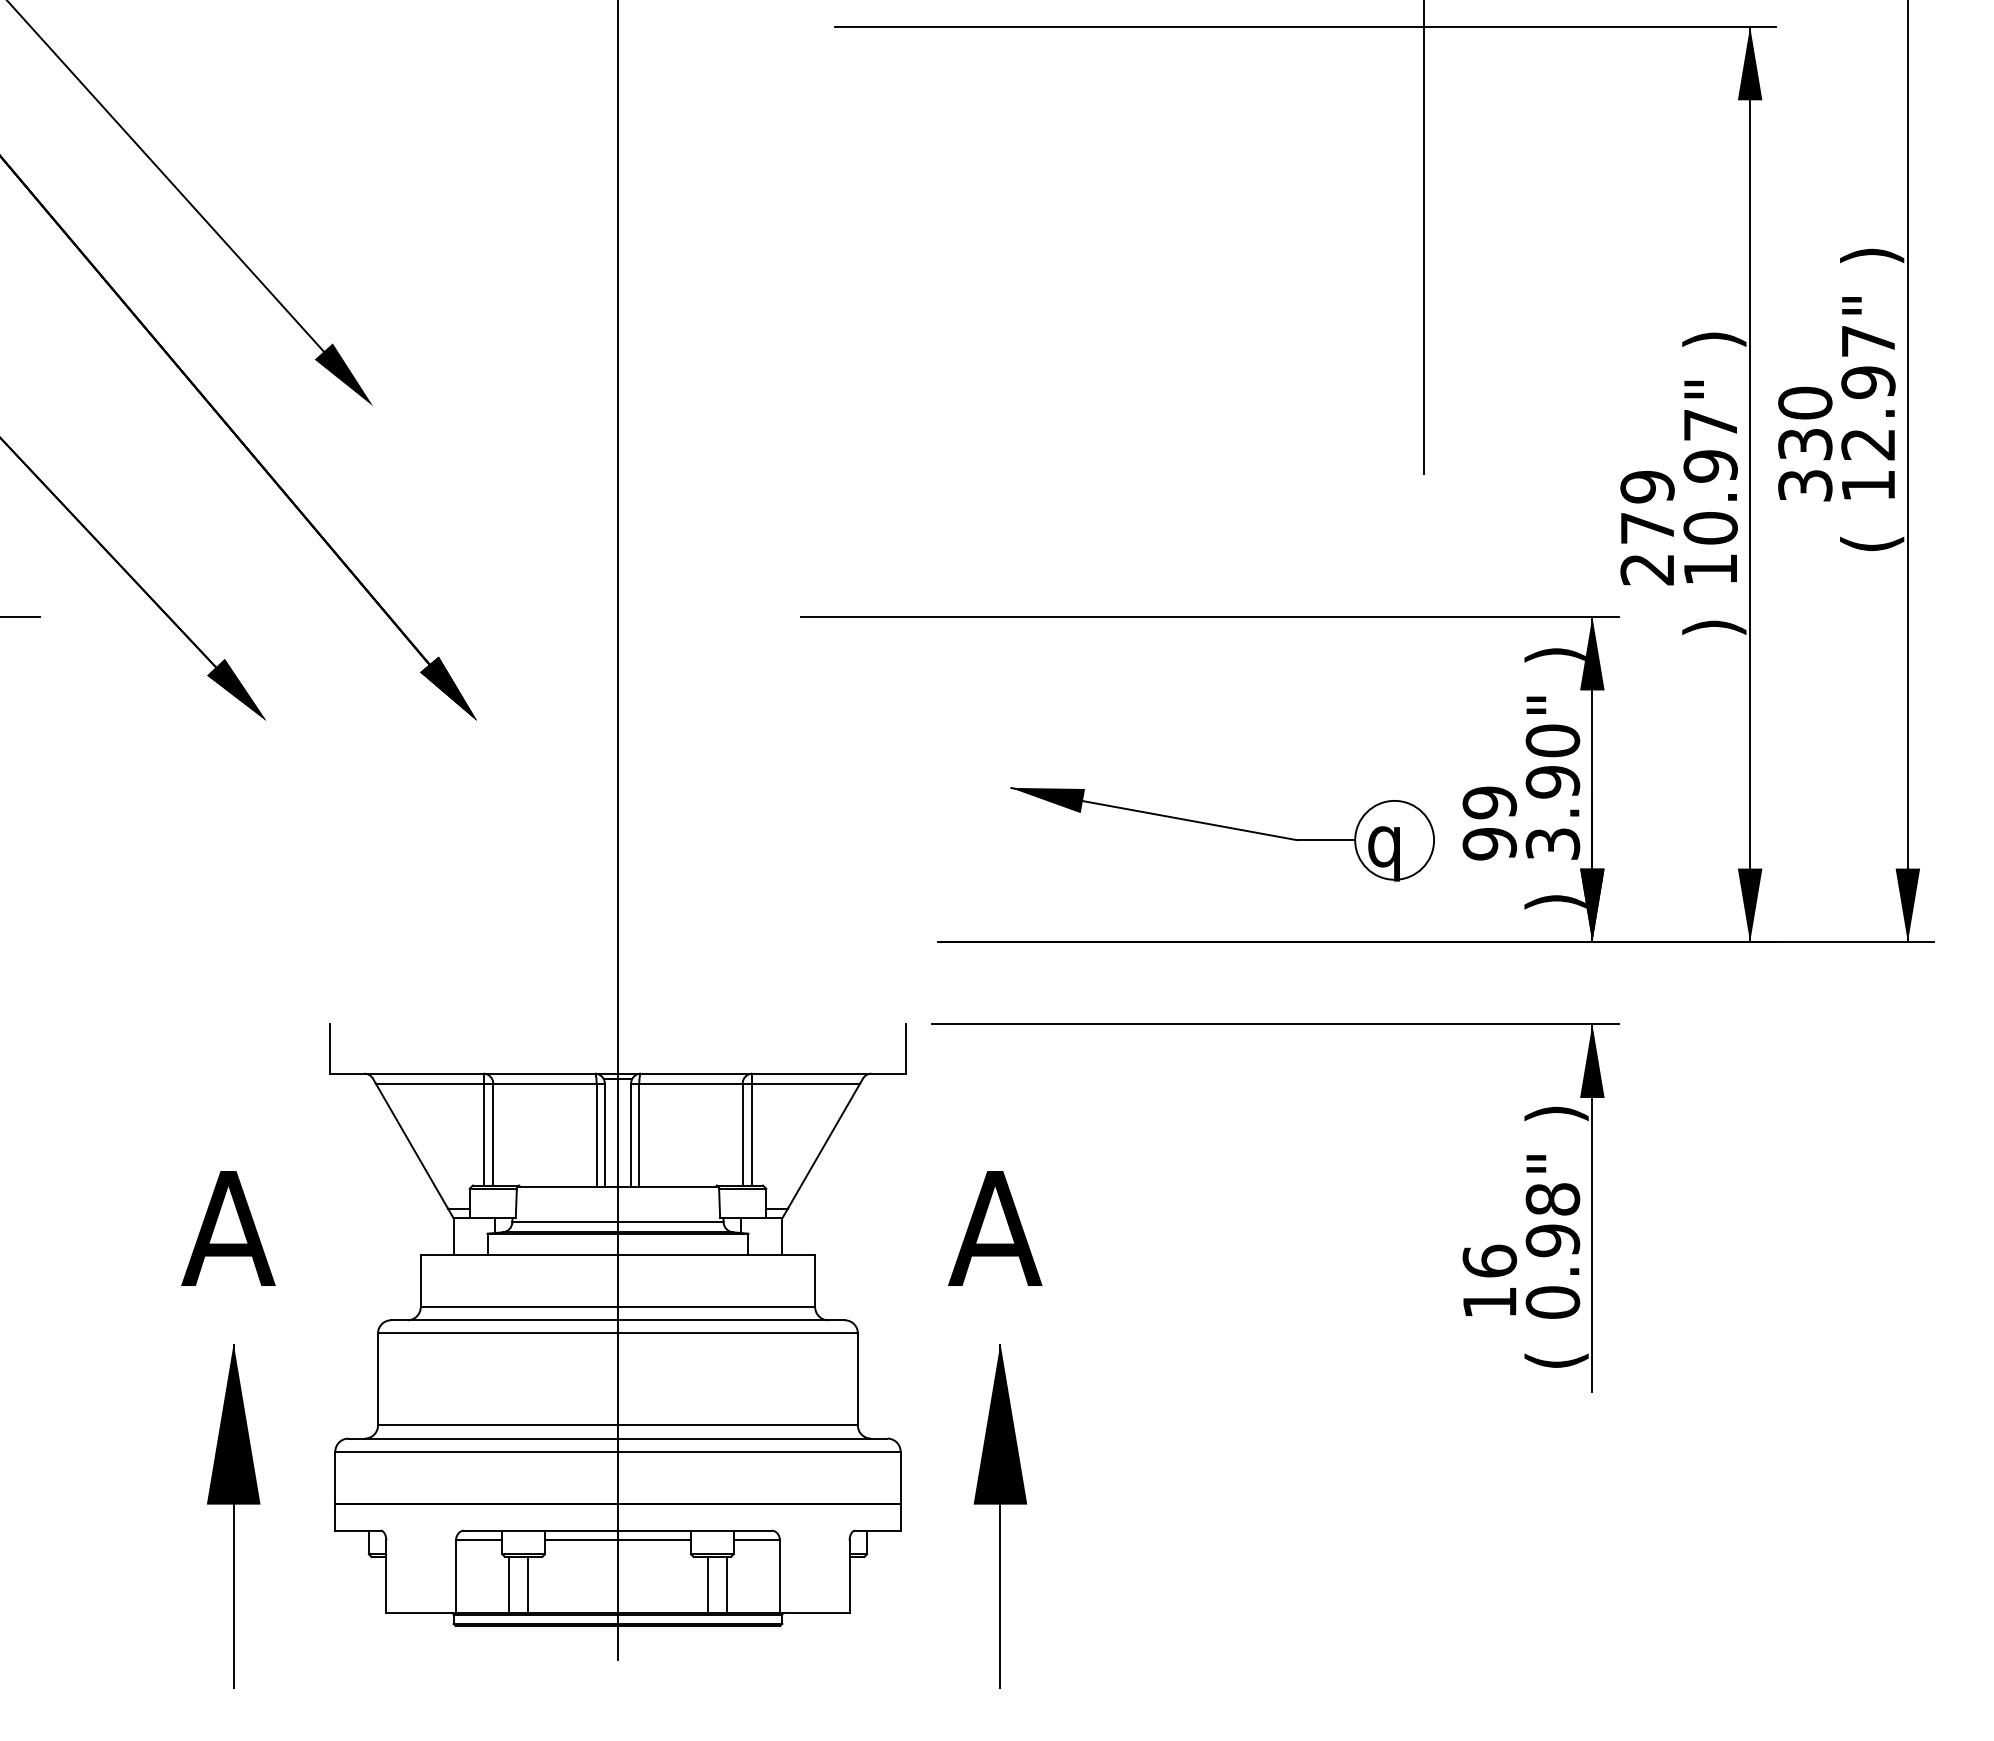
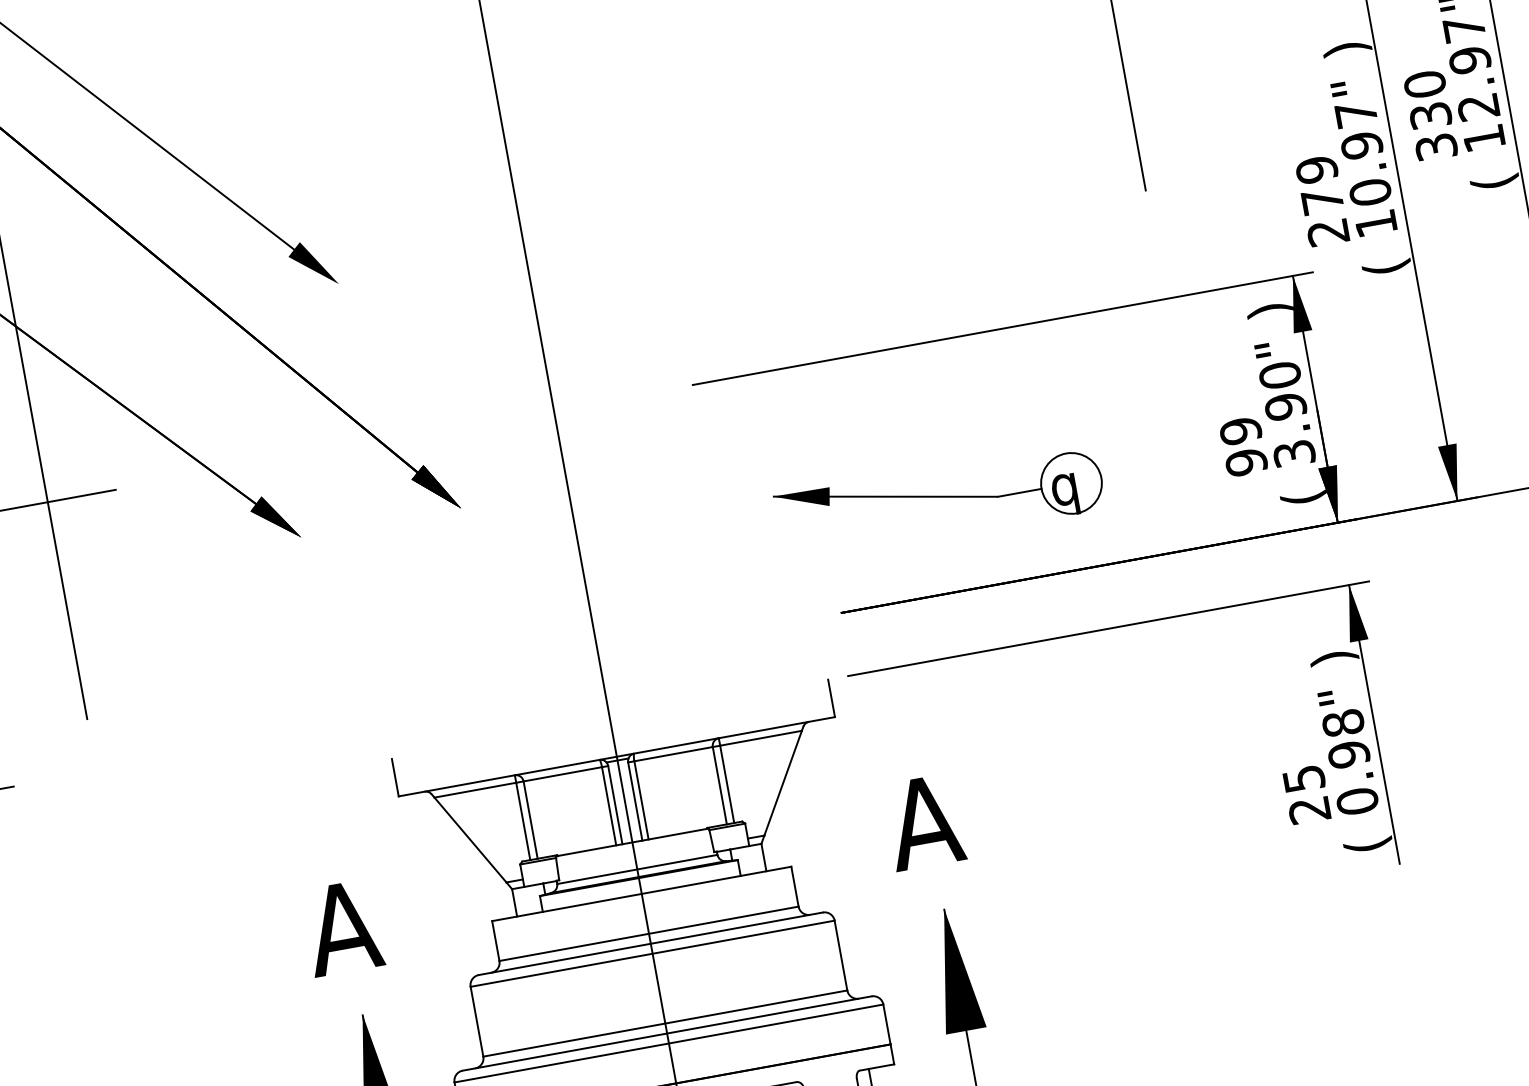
text: (1714, 627) -> (1387, 267), ) -> (
part: (1222, 827) -> (939, 497), moved
text: (1555, 902) -> (1304, 497), ) -> (
text: (1489, 1281) -> (1306, 794), 16 -> 25

